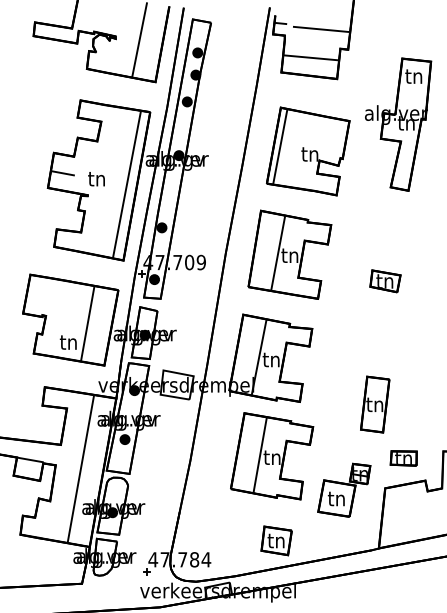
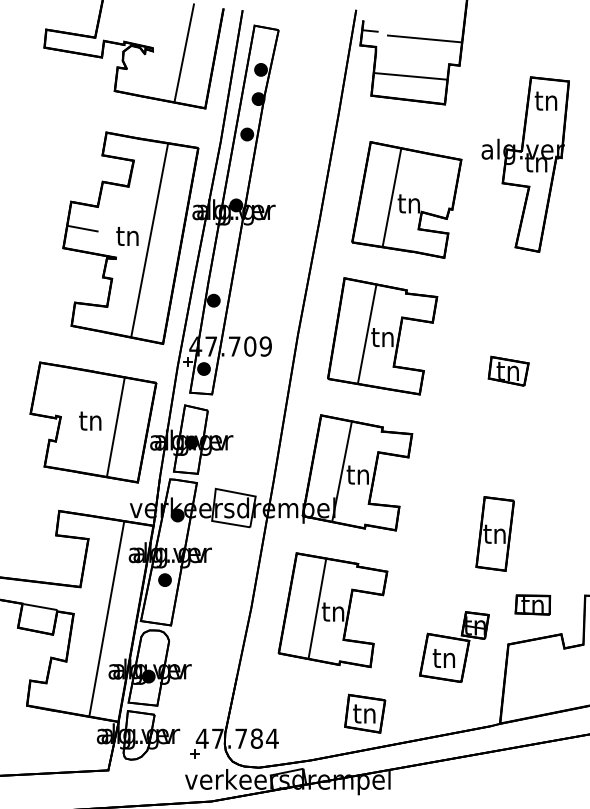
line: (279, 146) -> (391, 197), moved
line: (126, 184) -> (149, 240), moved
text: (68, 342) -> (90, 420), moved
part: (271, 456) -> (332, 610), moved

